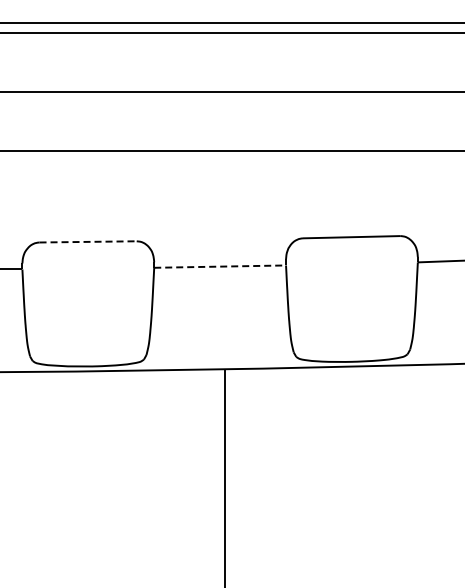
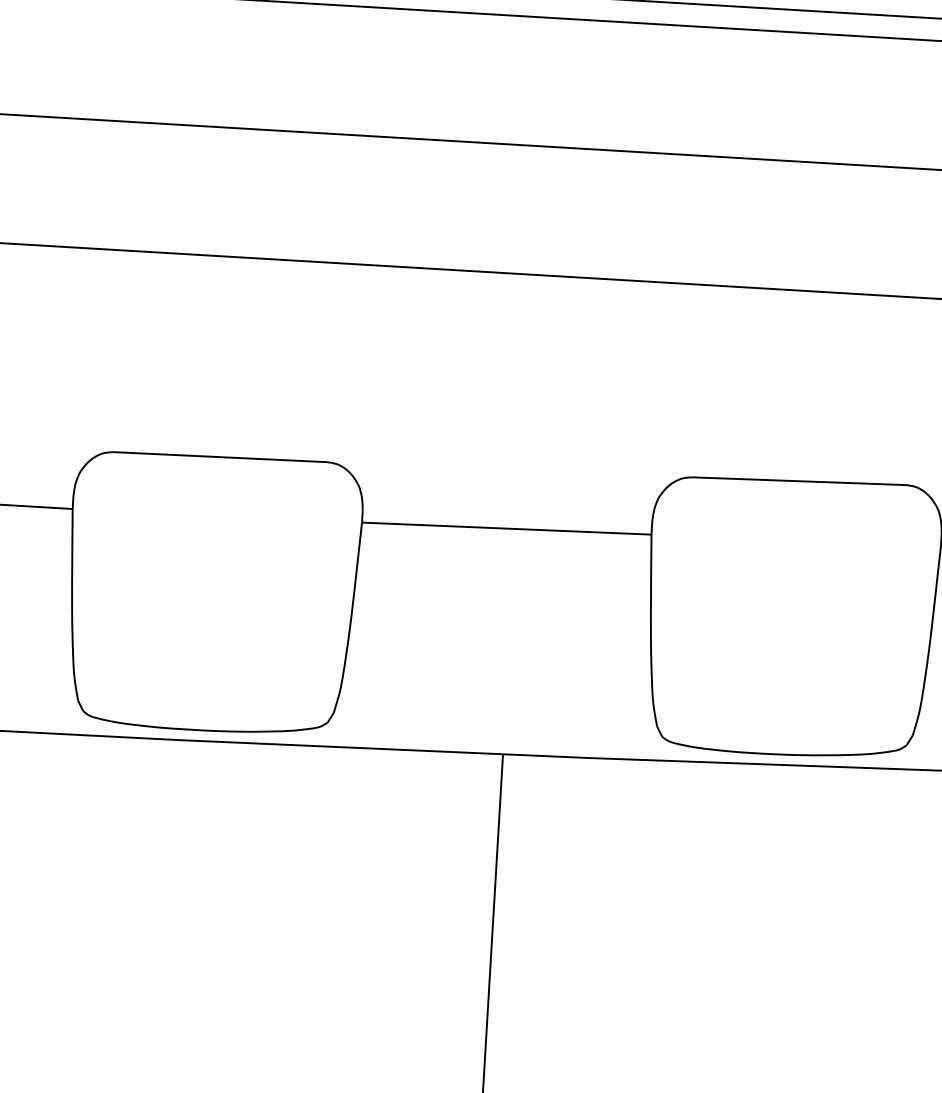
line: (88, 241) -> (221, 456), dashed -> solid
line: (220, 266) -> (507, 528), dashed -> solid

